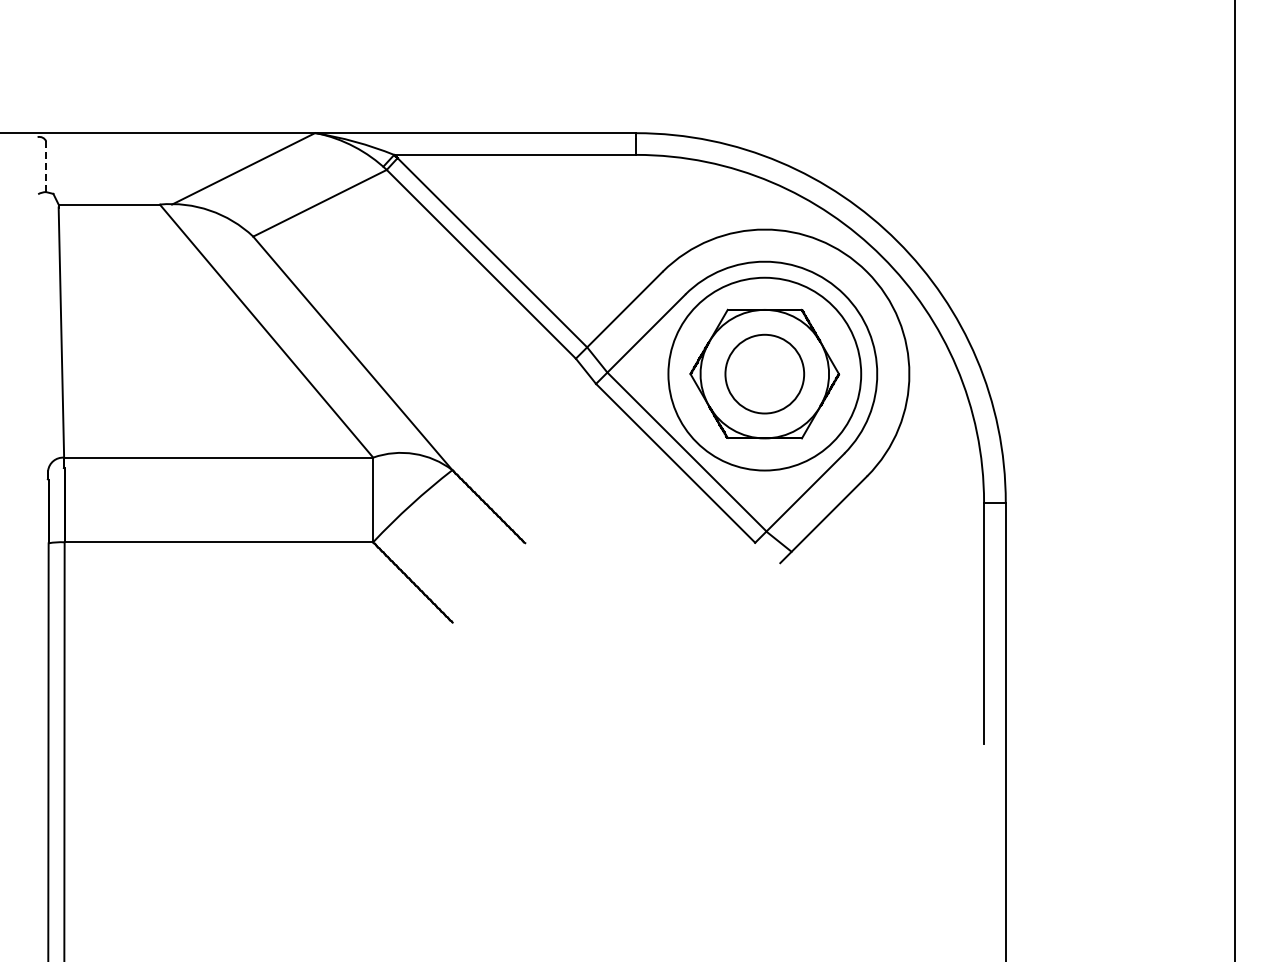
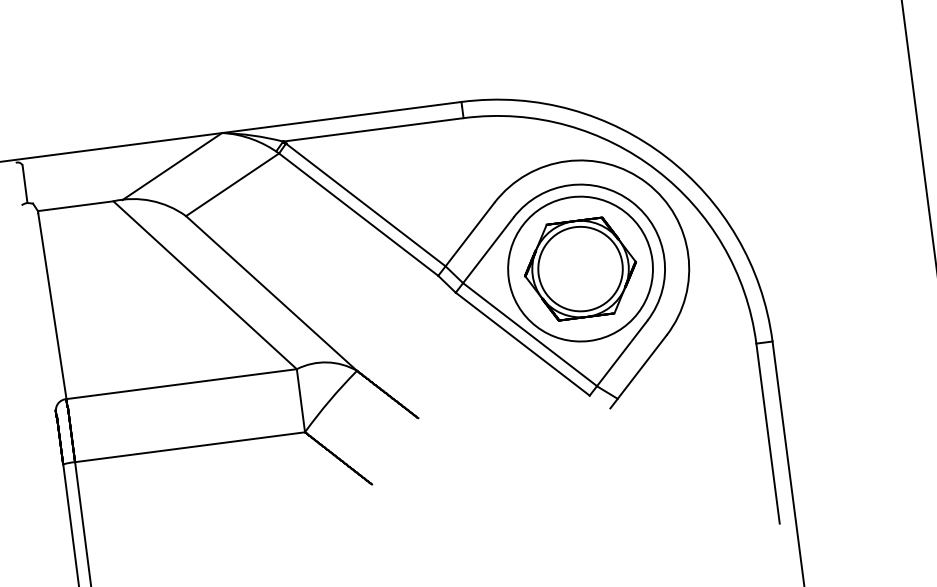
line: (46, 167) -> (25, 184), dashed -> solid
circle: (764, 373) -> (580, 268), size x1.43

